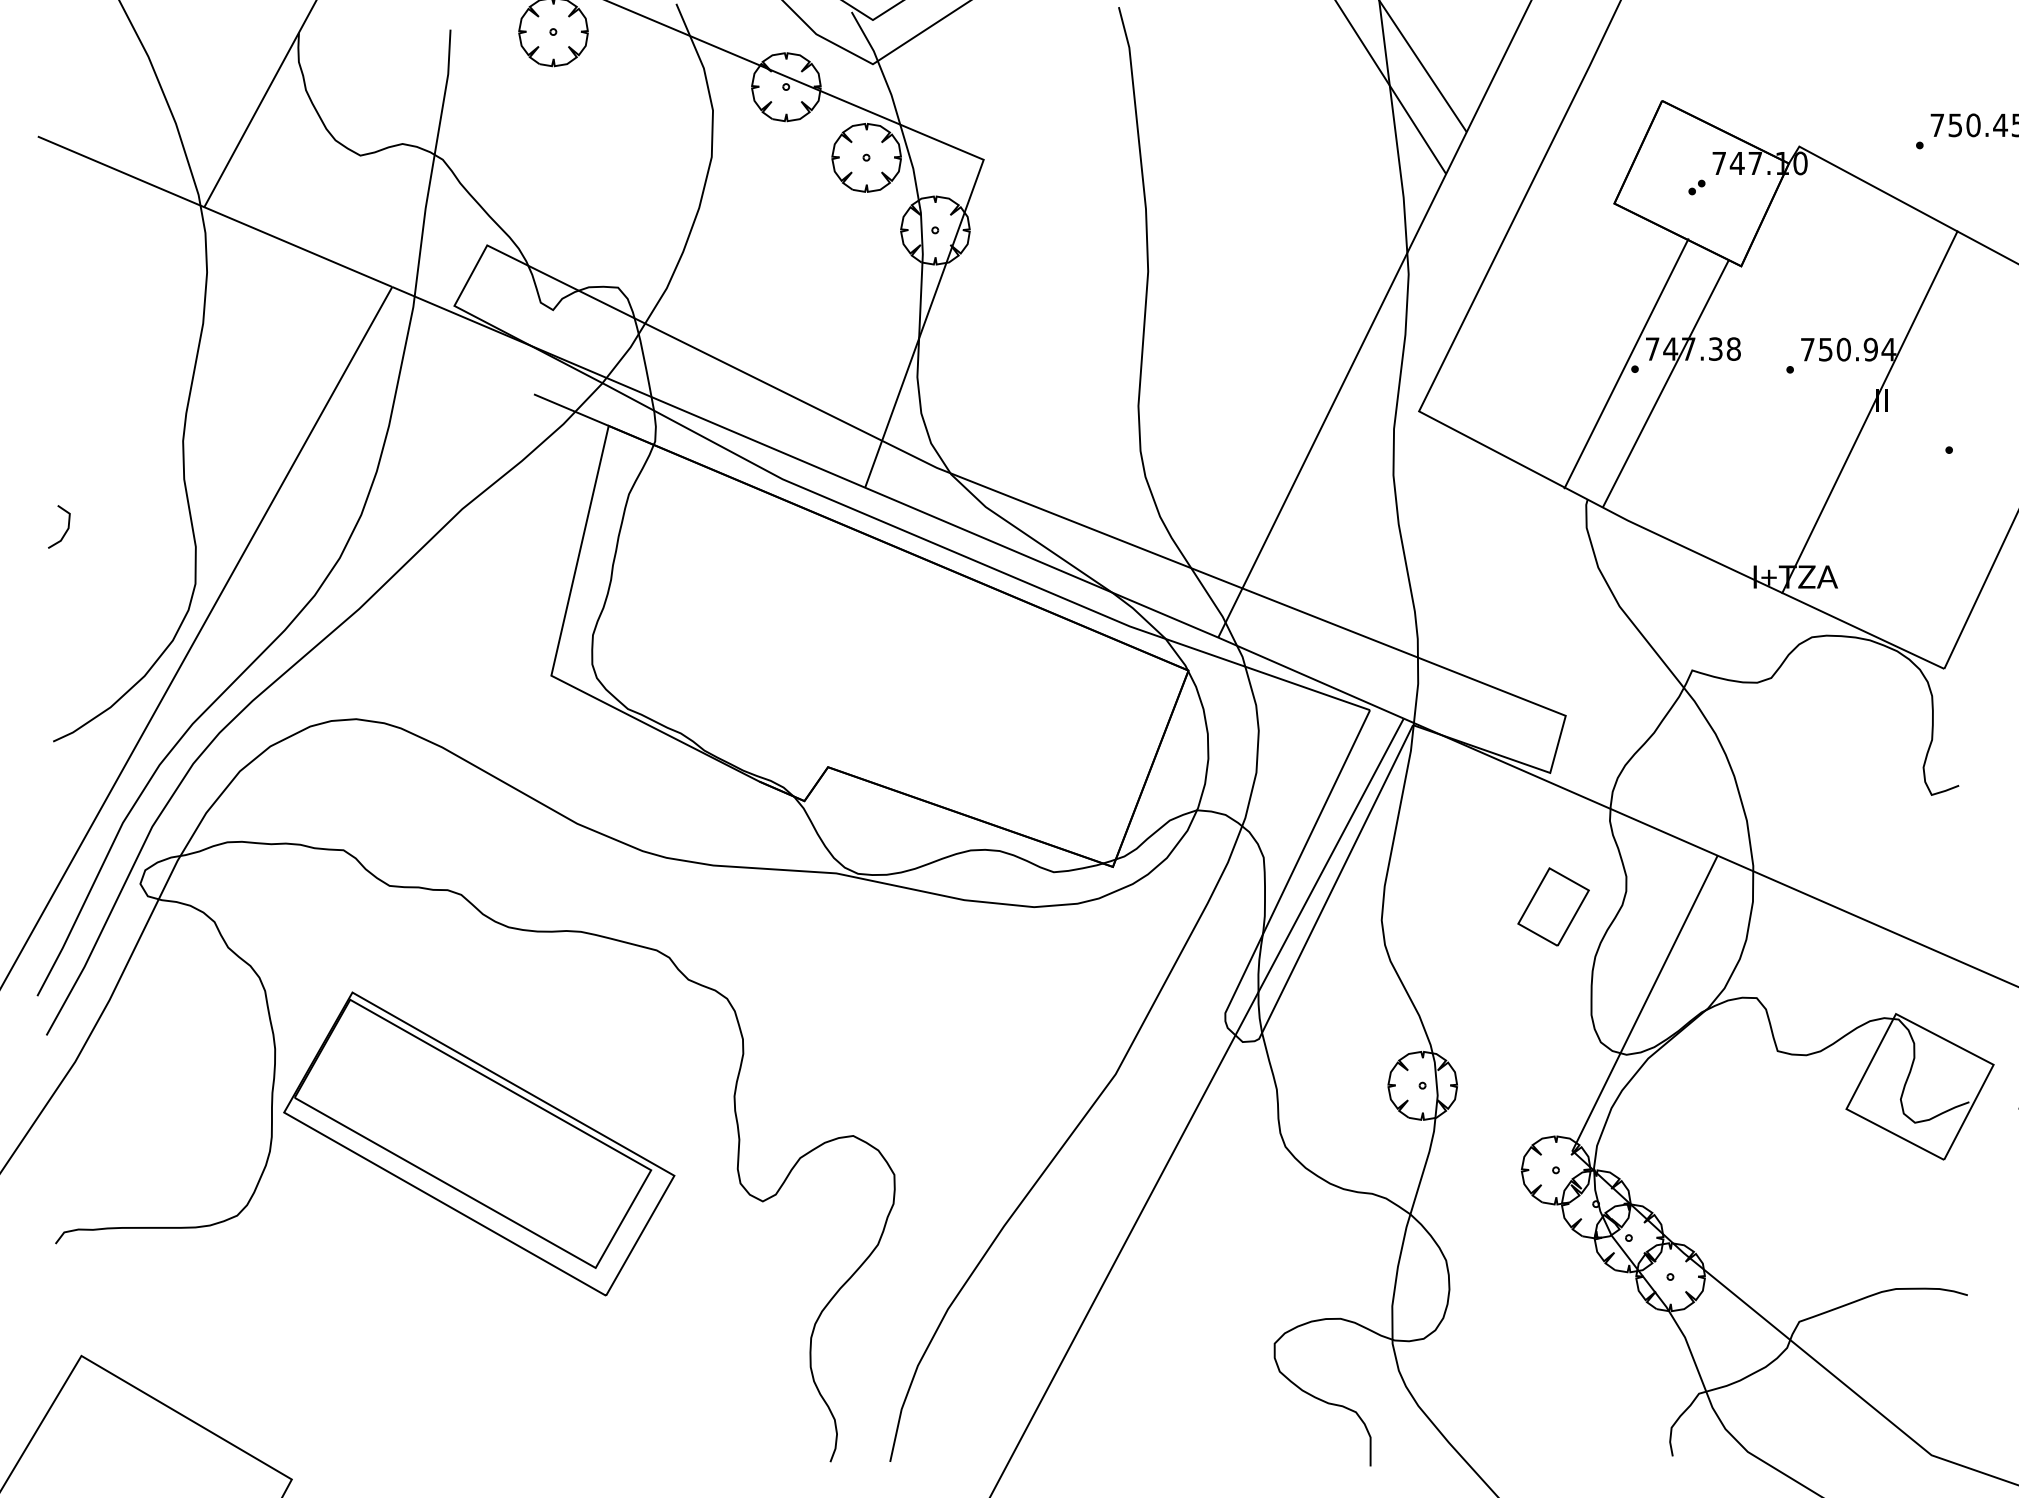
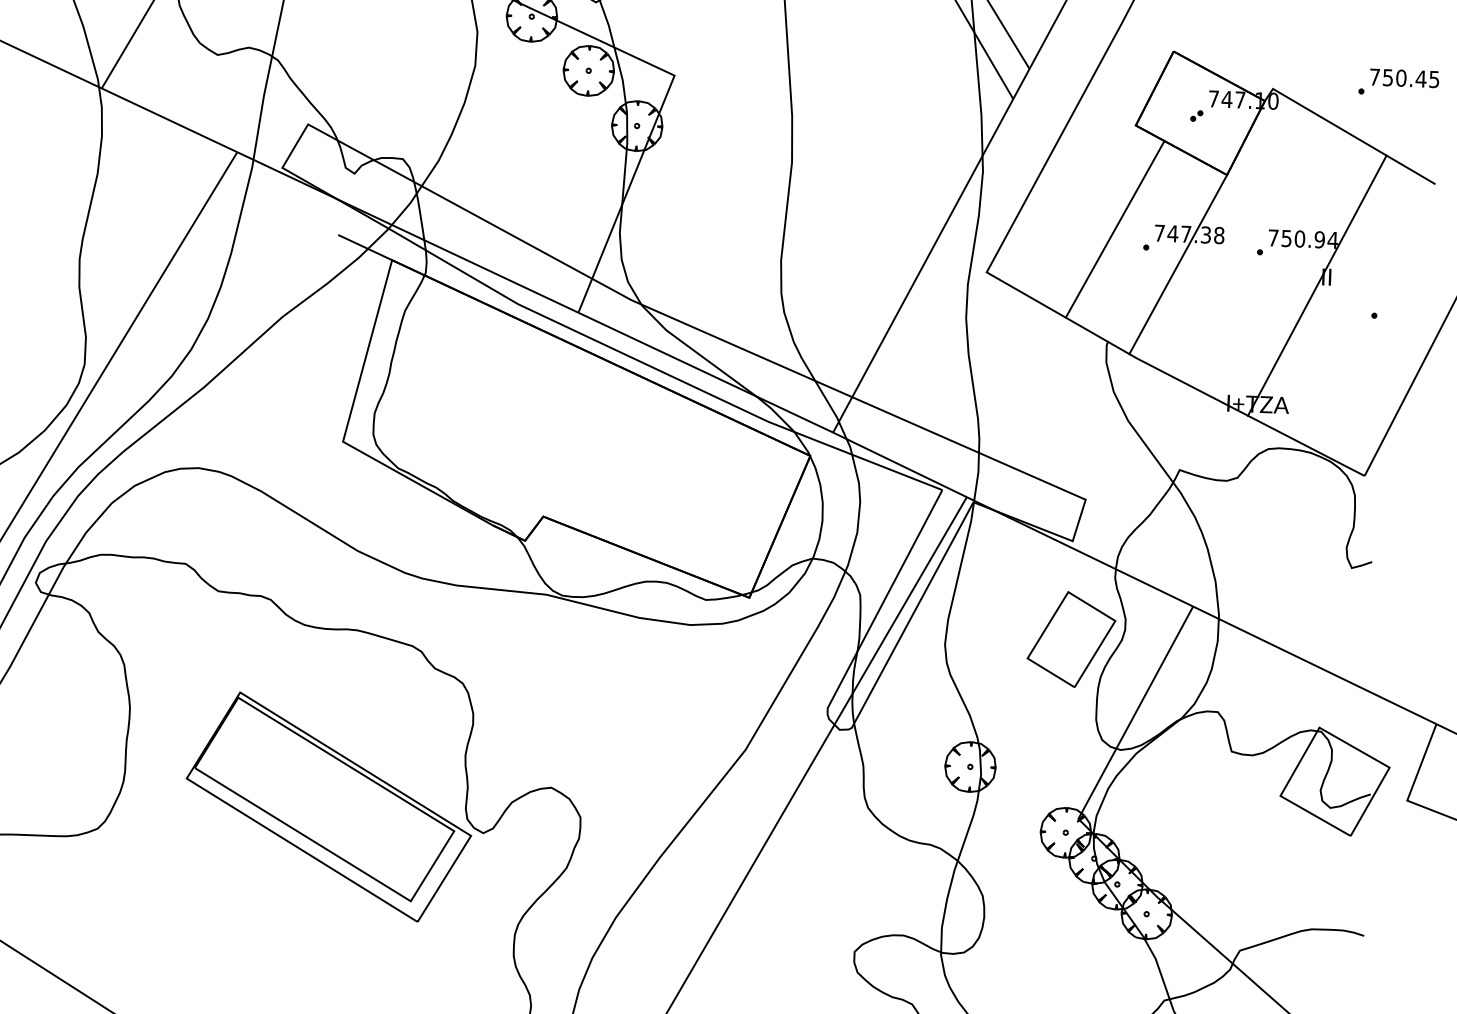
line: (1626, 363) -> (1178, 264), moved
line: (1665, 383) -> (1115, 228), moved
part: (1553, 906) -> (1071, 639), size x1.67
part: (479, 1143) -> (329, 806), moved

